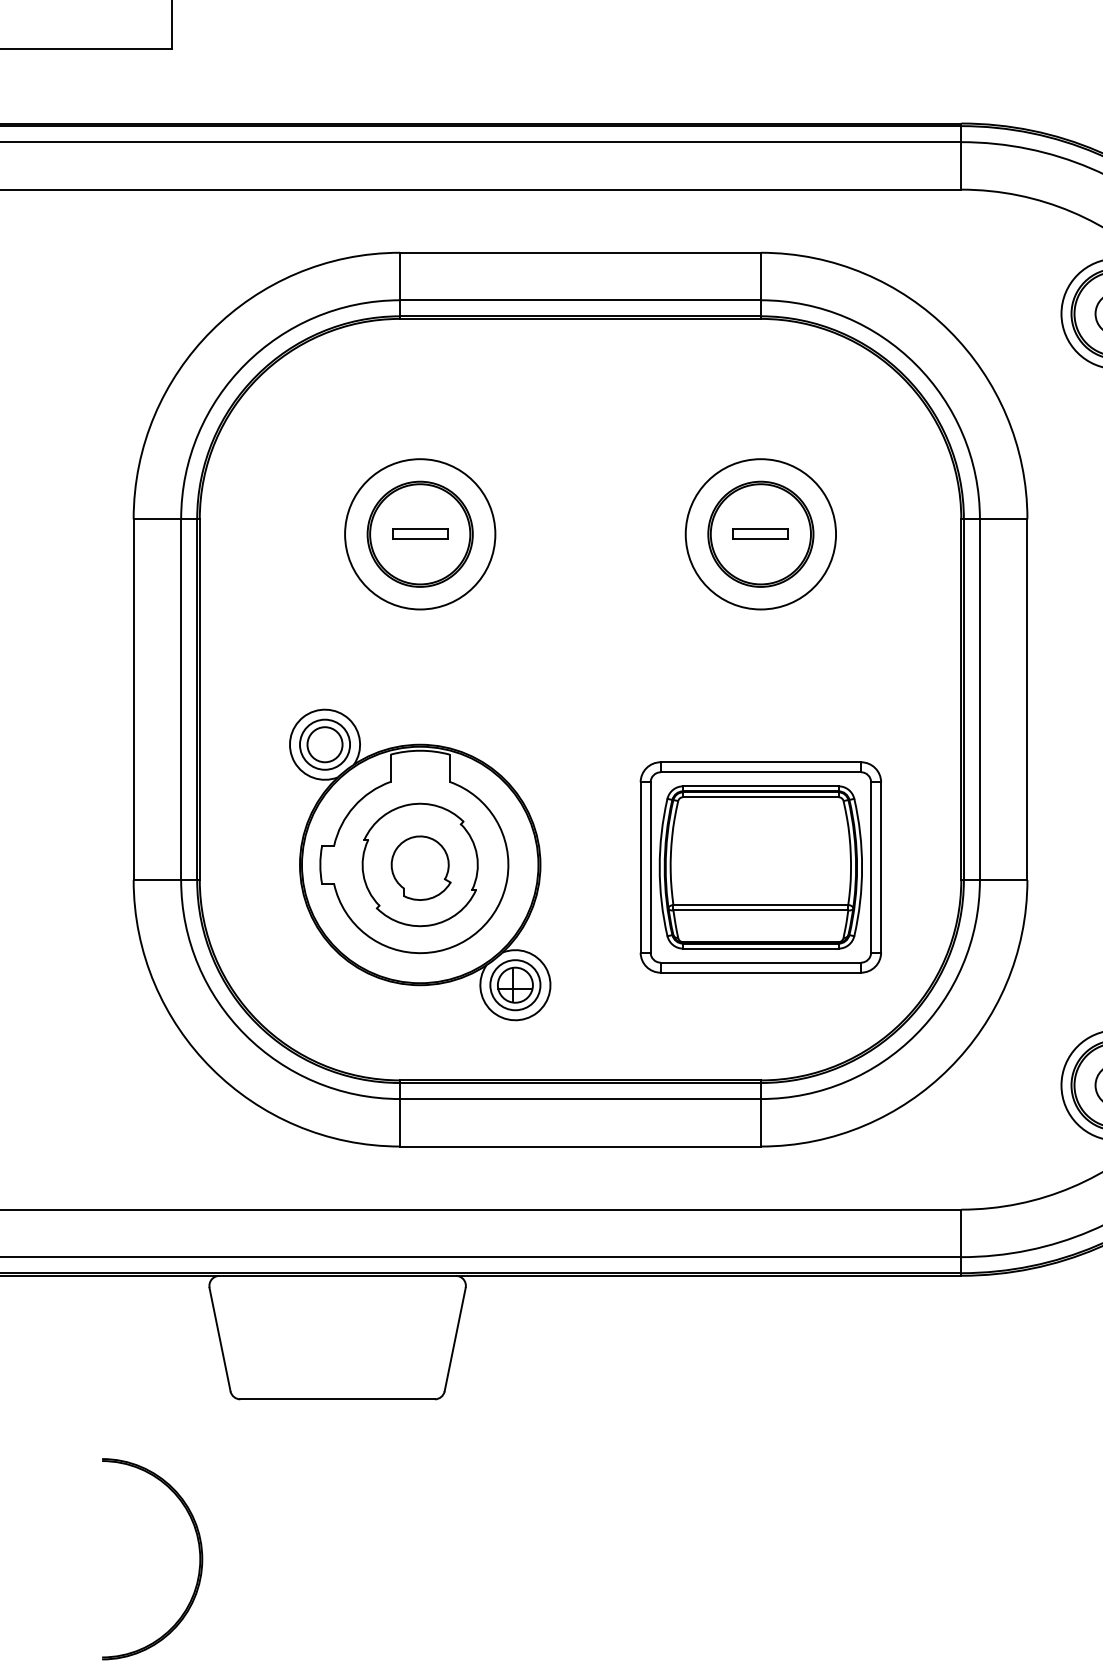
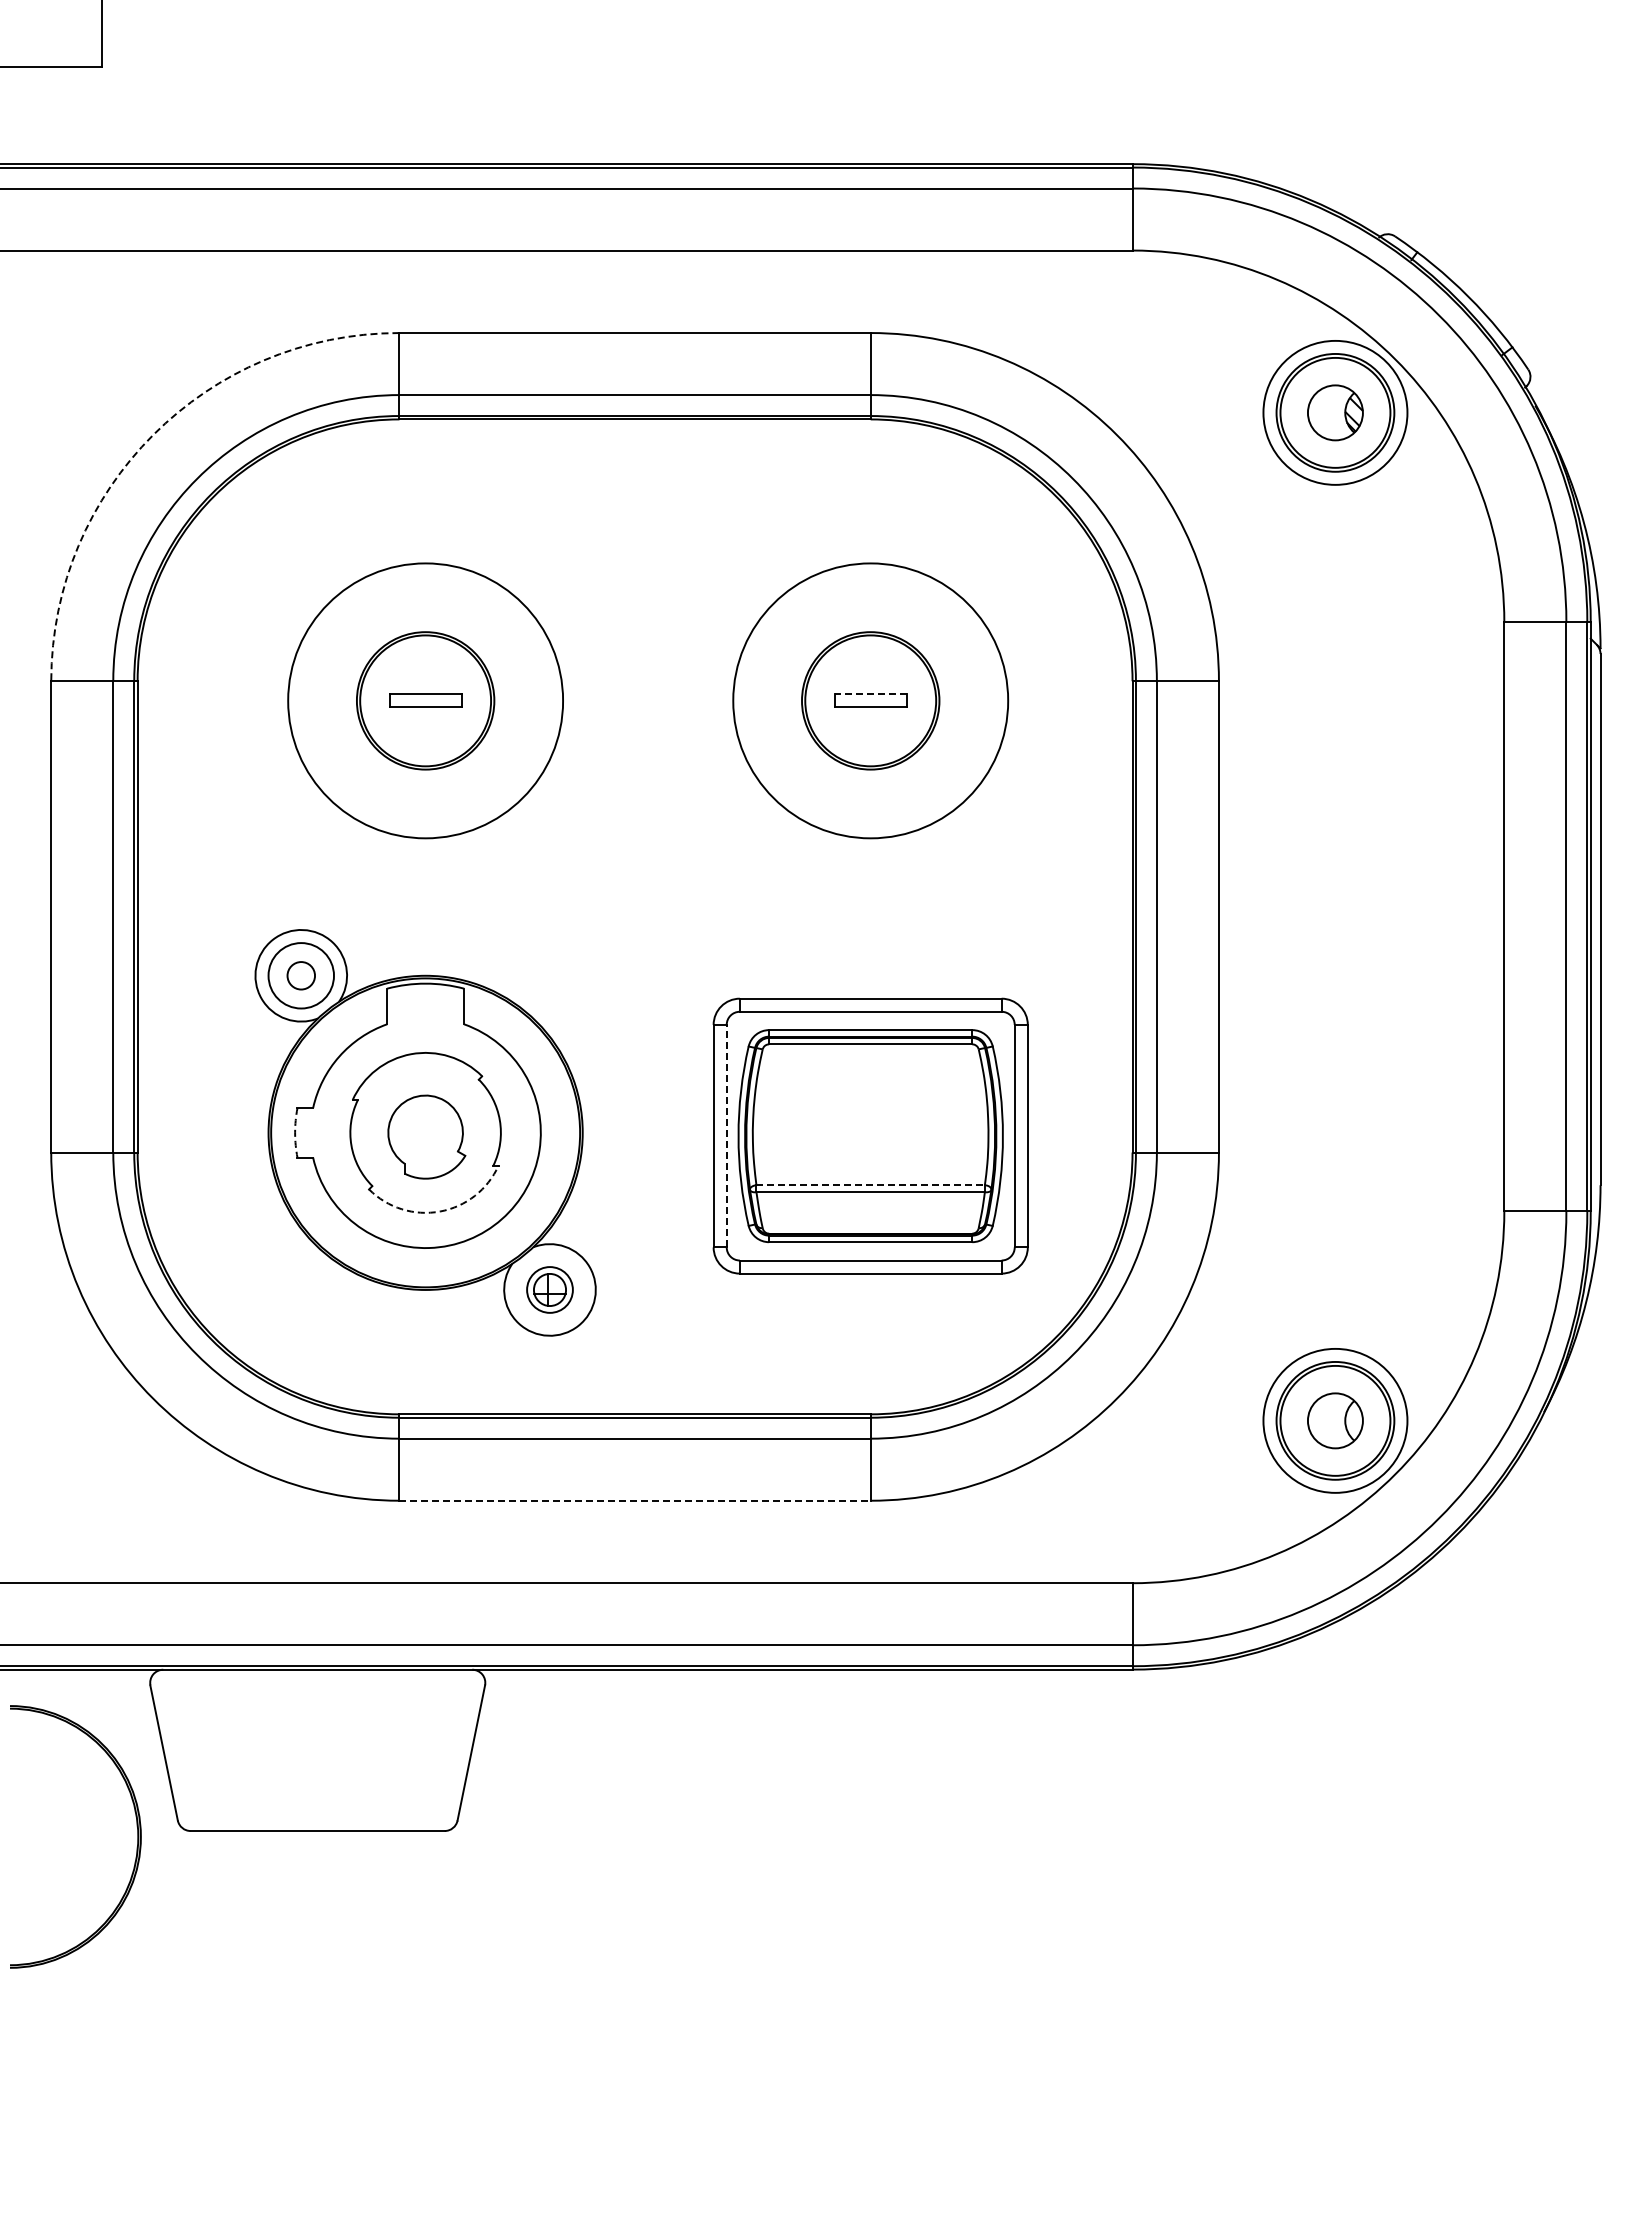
arc: (211, 331) -> (153, 435), solid -> dashed
line: (760, 529) -> (870, 694), solid -> dashed
circle: (420, 534) -> (425, 700), size x1.4
circle: (760, 534) -> (870, 700), size x1.4
circle: (325, 744) -> (301, 975), size x0.6
arc: (320, 864) -> (295, 1132), solid -> dashed
line: (650, 866) -> (726, 1135), solid -> dashed
line: (761, 905) -> (871, 1185), solid -> dashed
arc: (431, 925) -> (440, 1211), solid -> dashed
part: (515, 984) -> (549, 1289), size x0.7
line: (580, 1146) -> (635, 1500), solid -> dashed
part: (198, 1551) -> (136, 1826), moved

